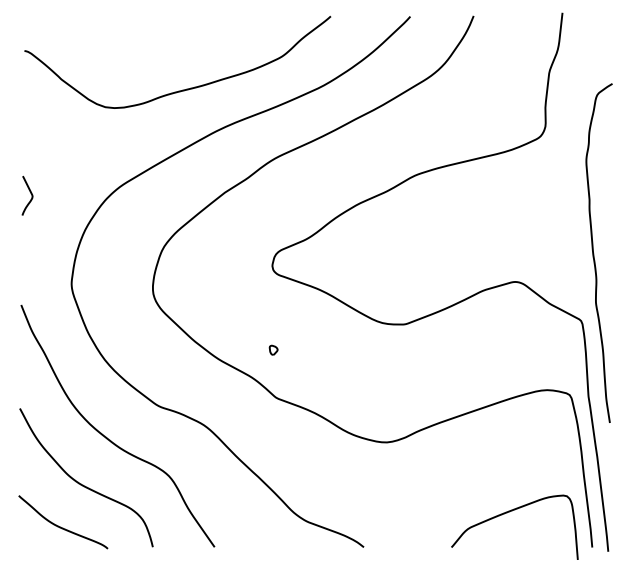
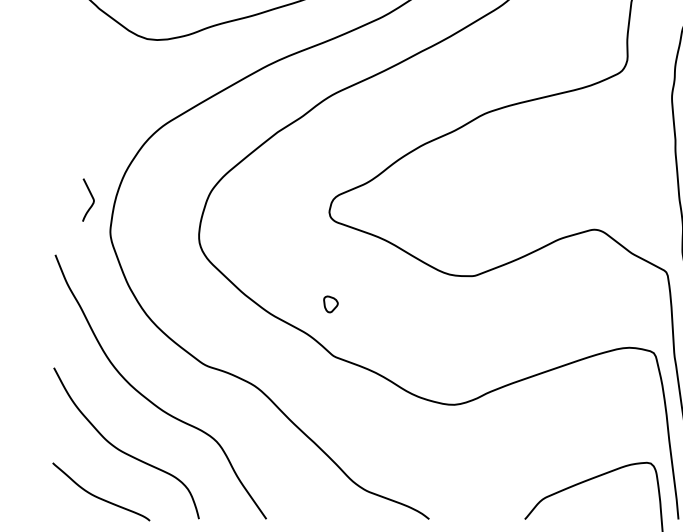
curve: (30, 193) -> (91, 197), moved
part: (273, 349) -> (330, 303), size x1.6

